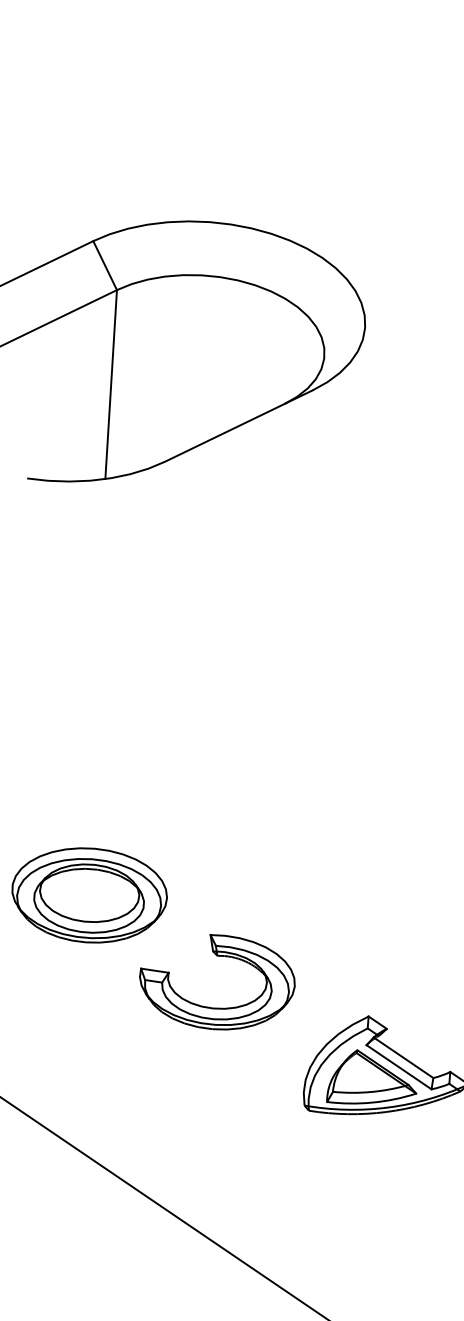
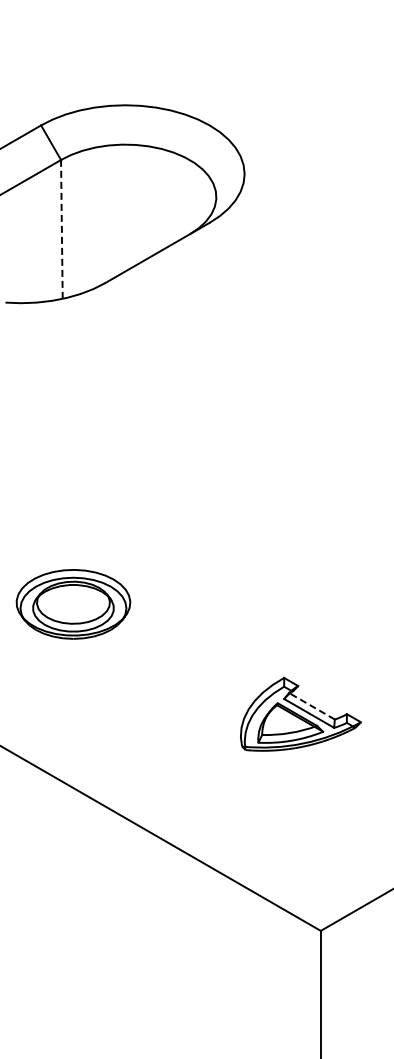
line: (110, 383) -> (61, 228), solid -> dashed
part: (218, 957) -> (171, 642), removed
line: (402, 1058) -> (311, 706), solid -> dashed

